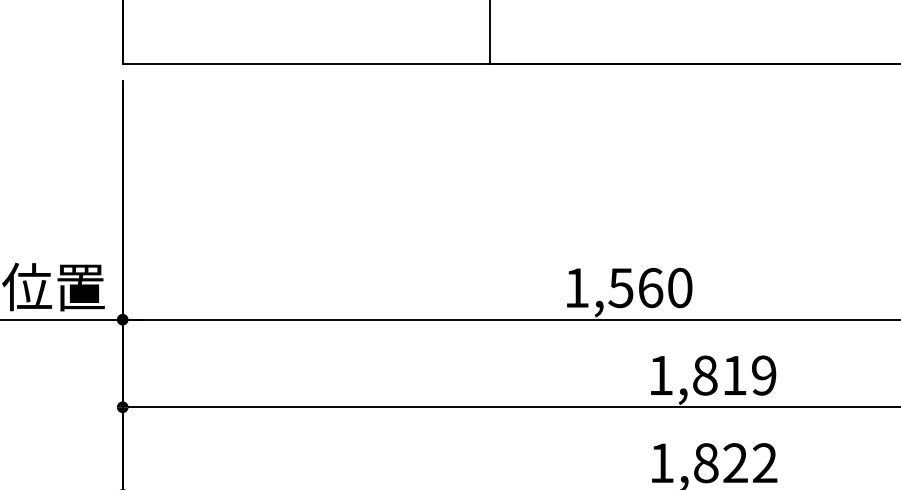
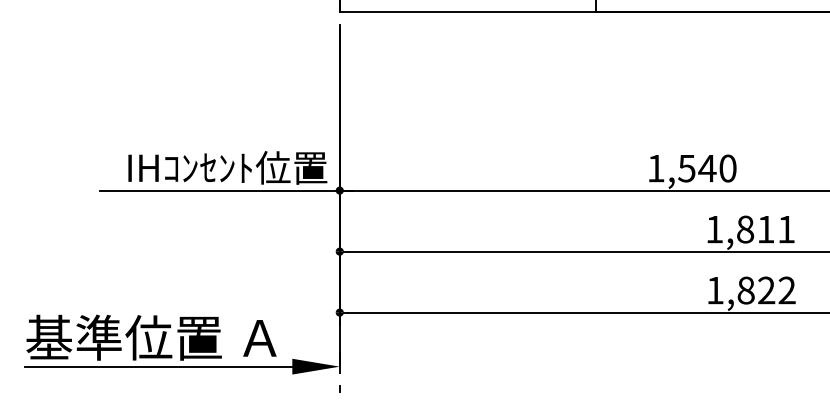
text: (650, 287) -> (707, 168), 1,560 -> 1,540
text: (764, 375) -> (786, 229), 1,819 -> 1,811

